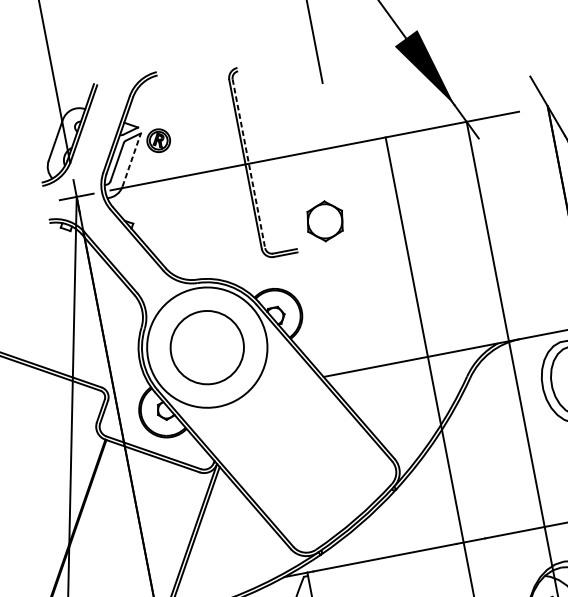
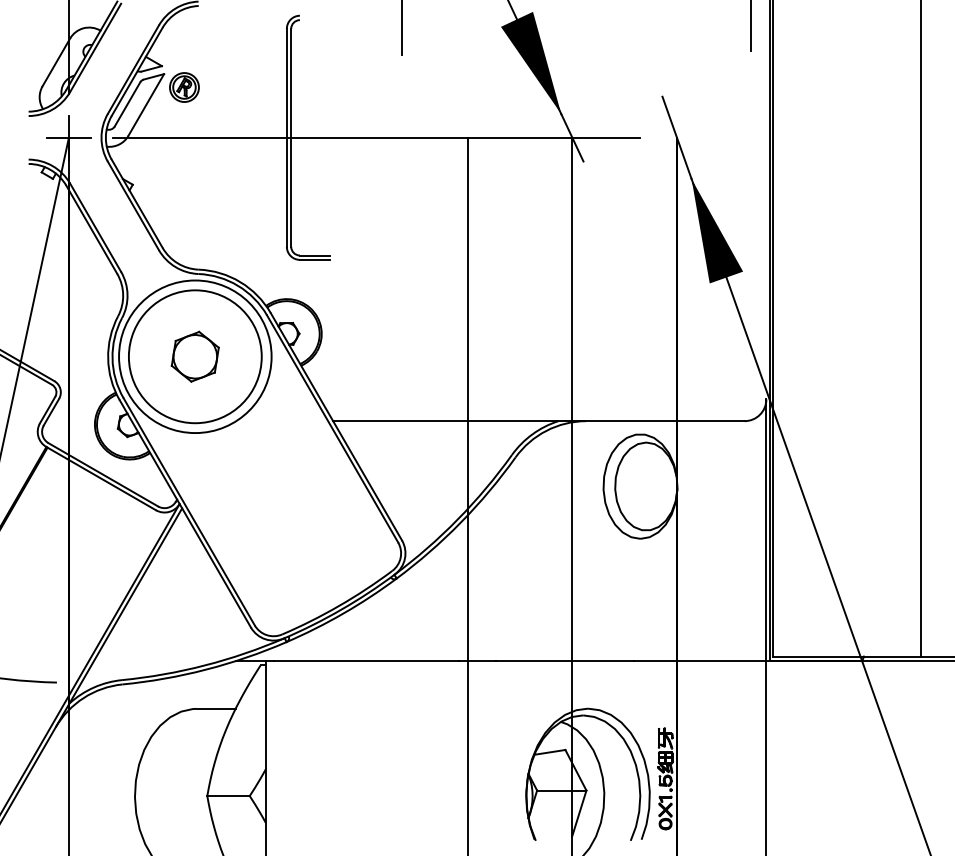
line: (131, 159) -> (146, 104), dashed -> solid
line: (249, 163) -> (291, 137), dashed -> solid
part: (324, 221) -> (194, 356), moved
circle: (206, 347) -> (194, 356), size x1.43

